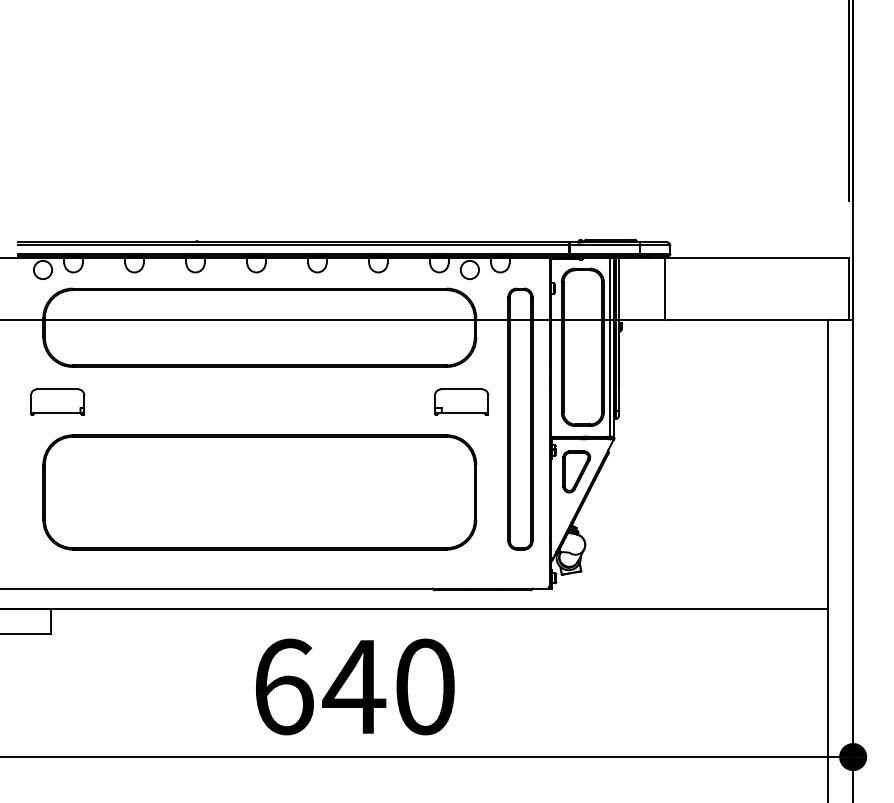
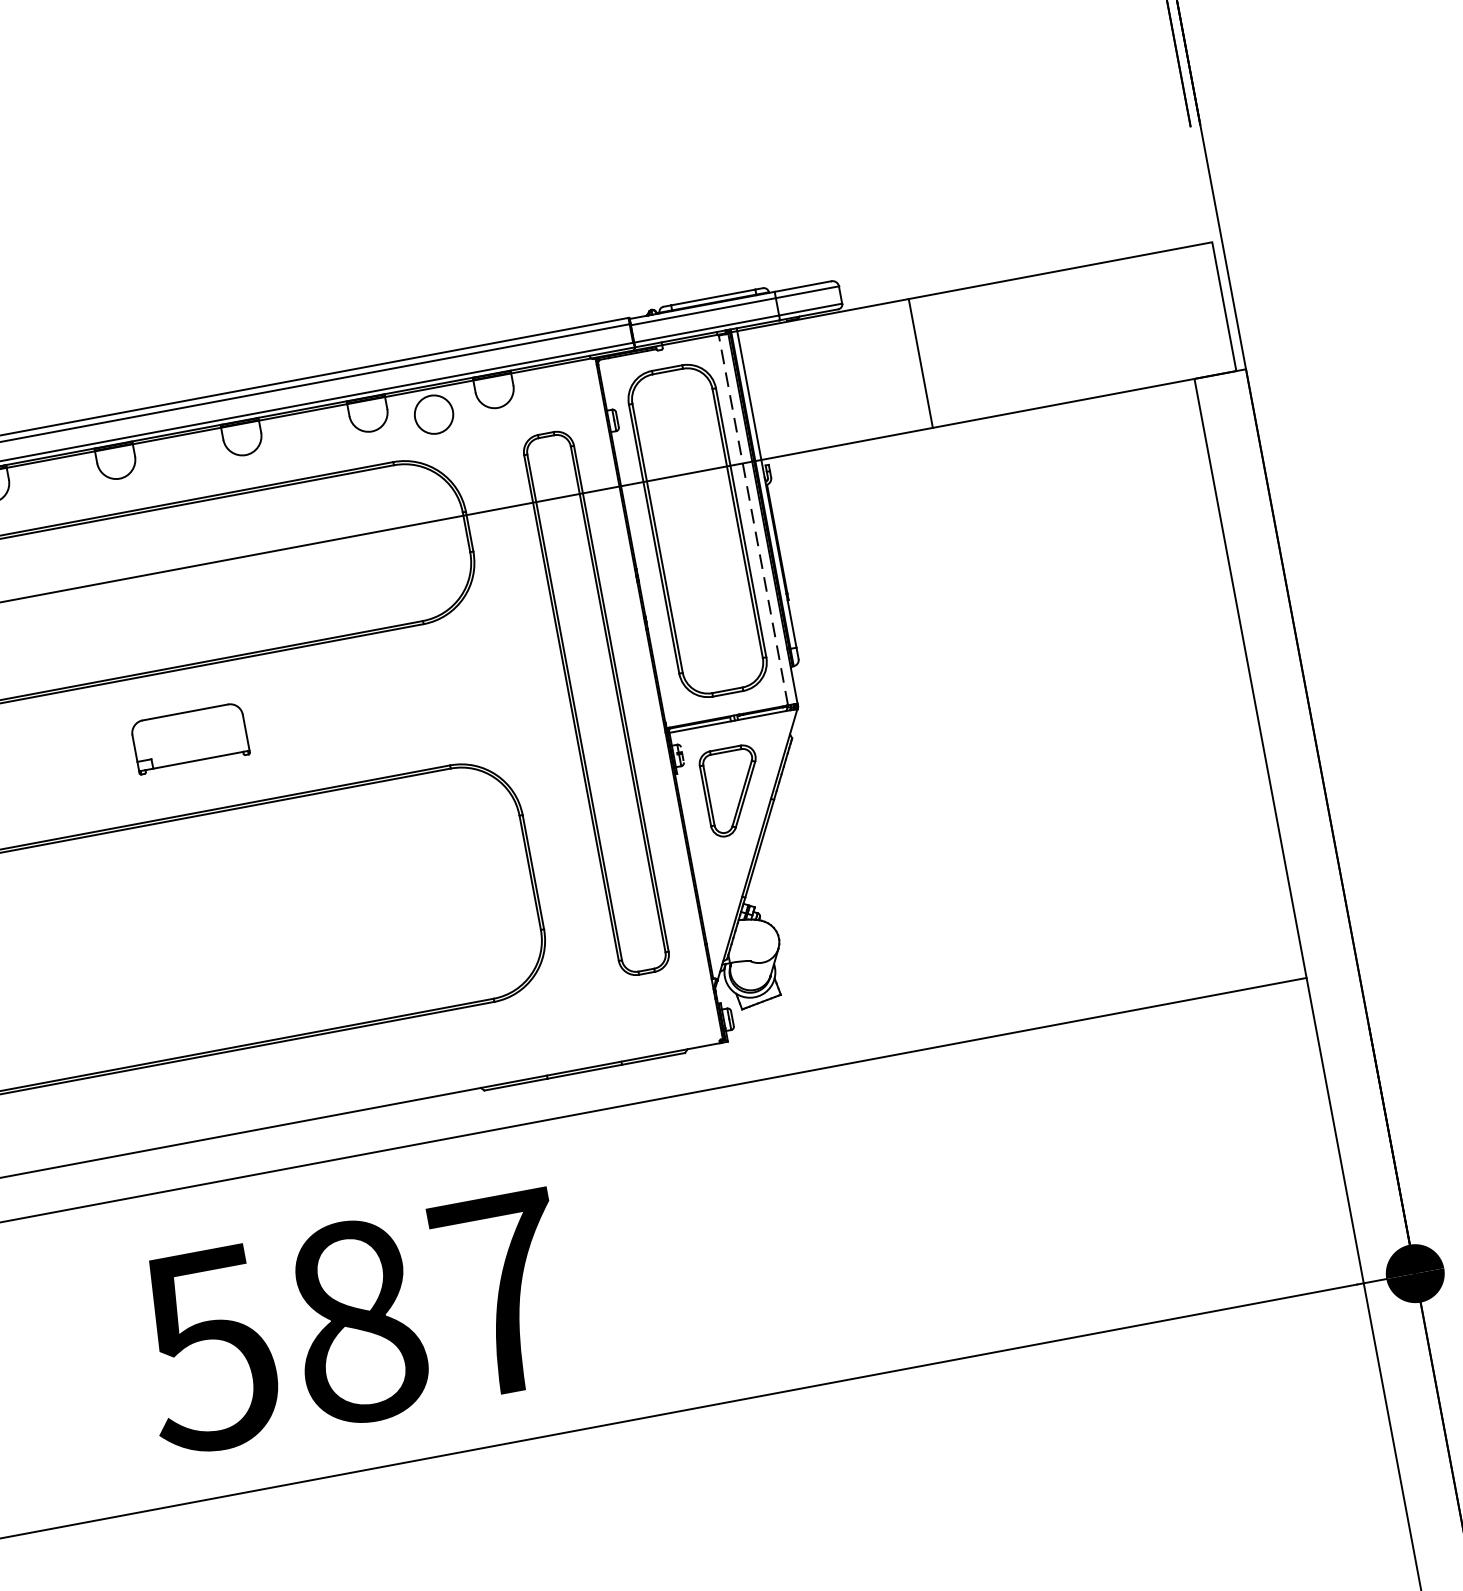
line: (664, 288) -> (920, 363), moved
line: (609, 346) -> (752, 518), solid -> dashed
part: (461, 401) -> (189, 737), moved
text: (353, 686) -> (354, 1321), 640 -> 587

